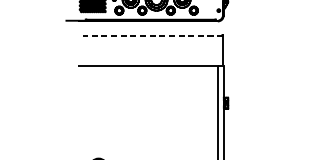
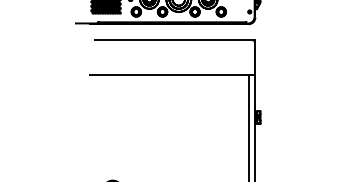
line: (152, 35) -> (174, 40), dashed -> solid

